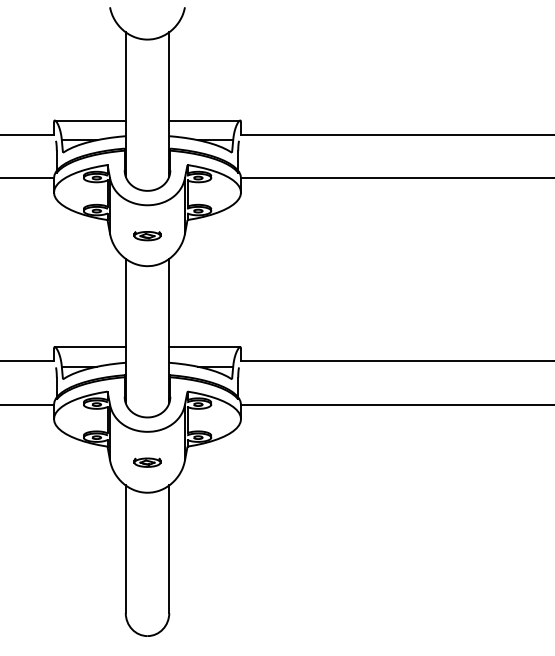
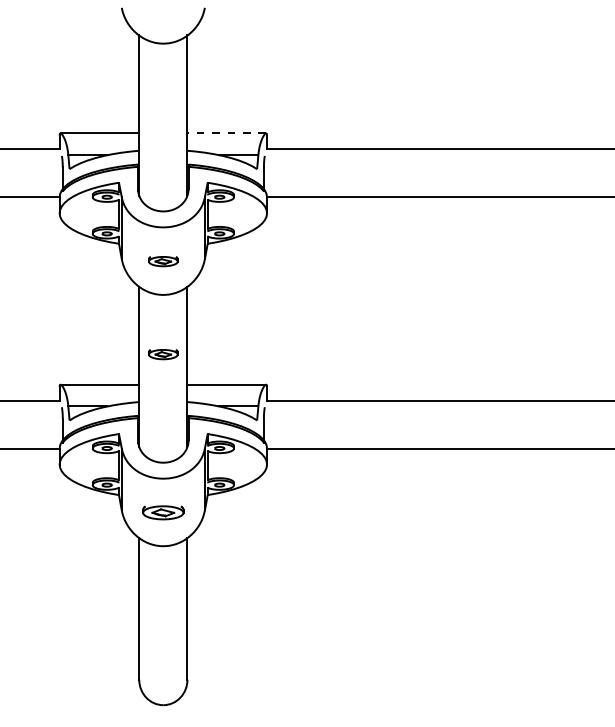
line: (204, 120) -> (226, 133), solid -> dashed
part: (147, 319) -> (163, 354), added
part: (147, 462) -> (163, 512), size x1.4

